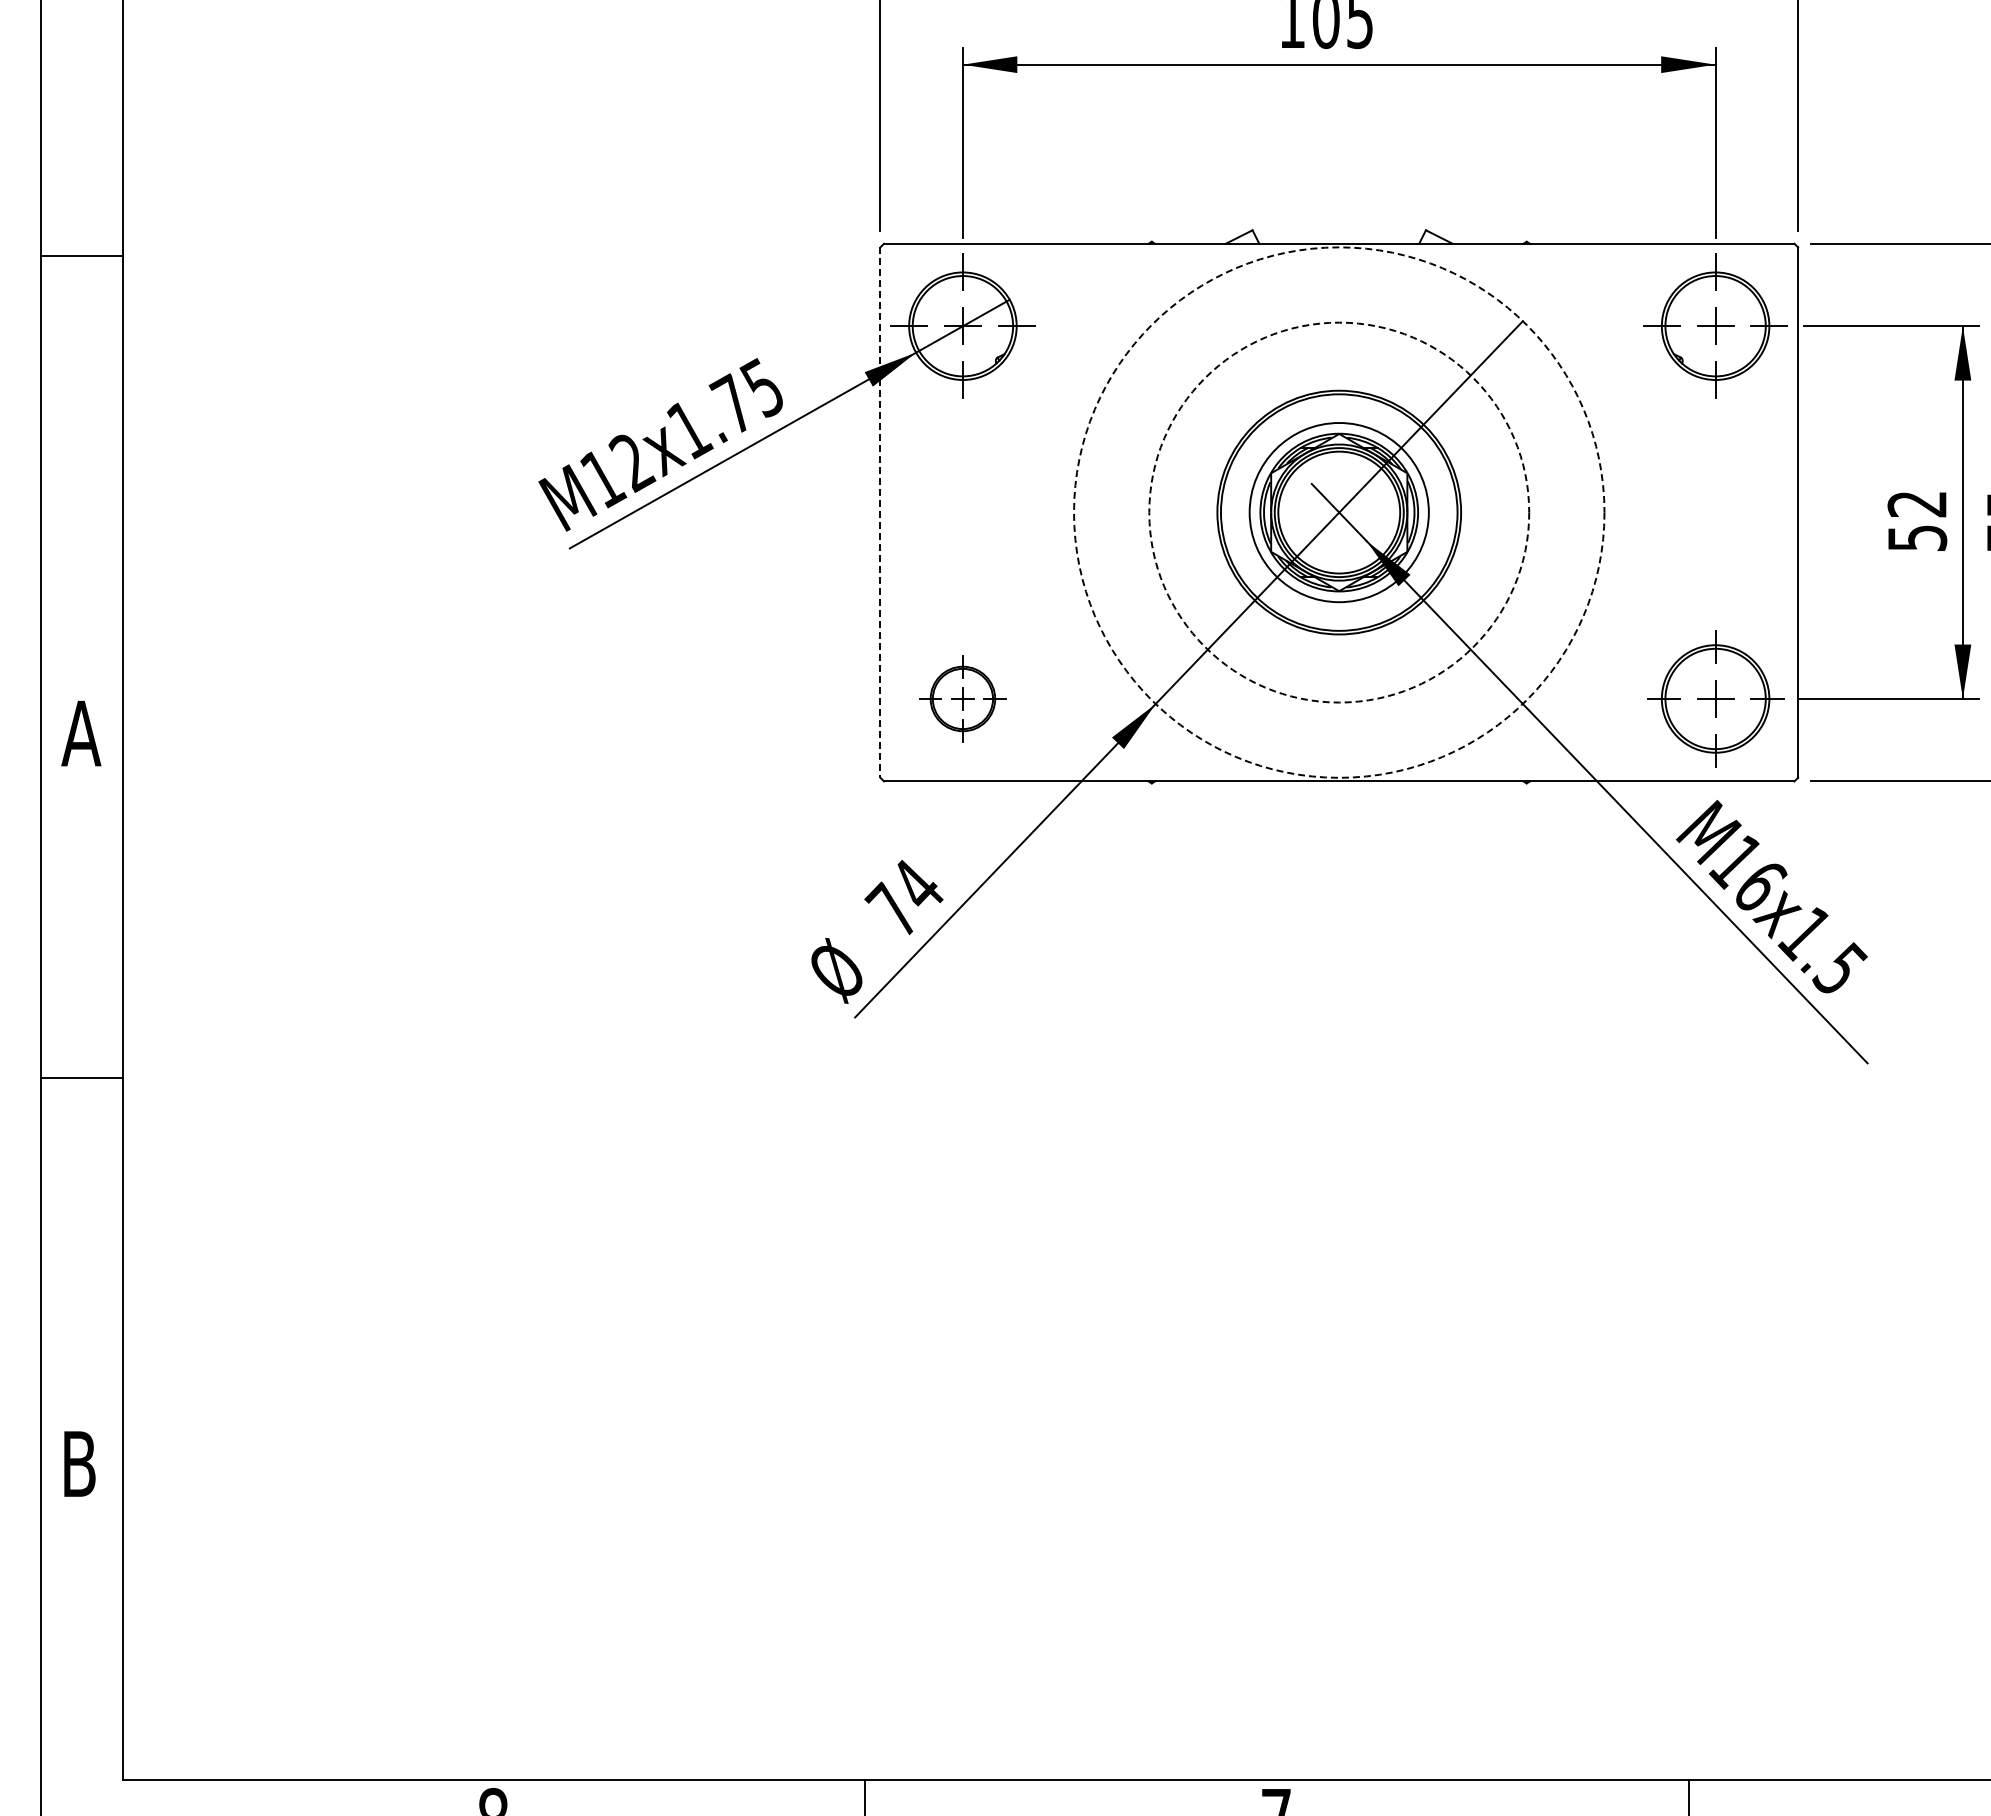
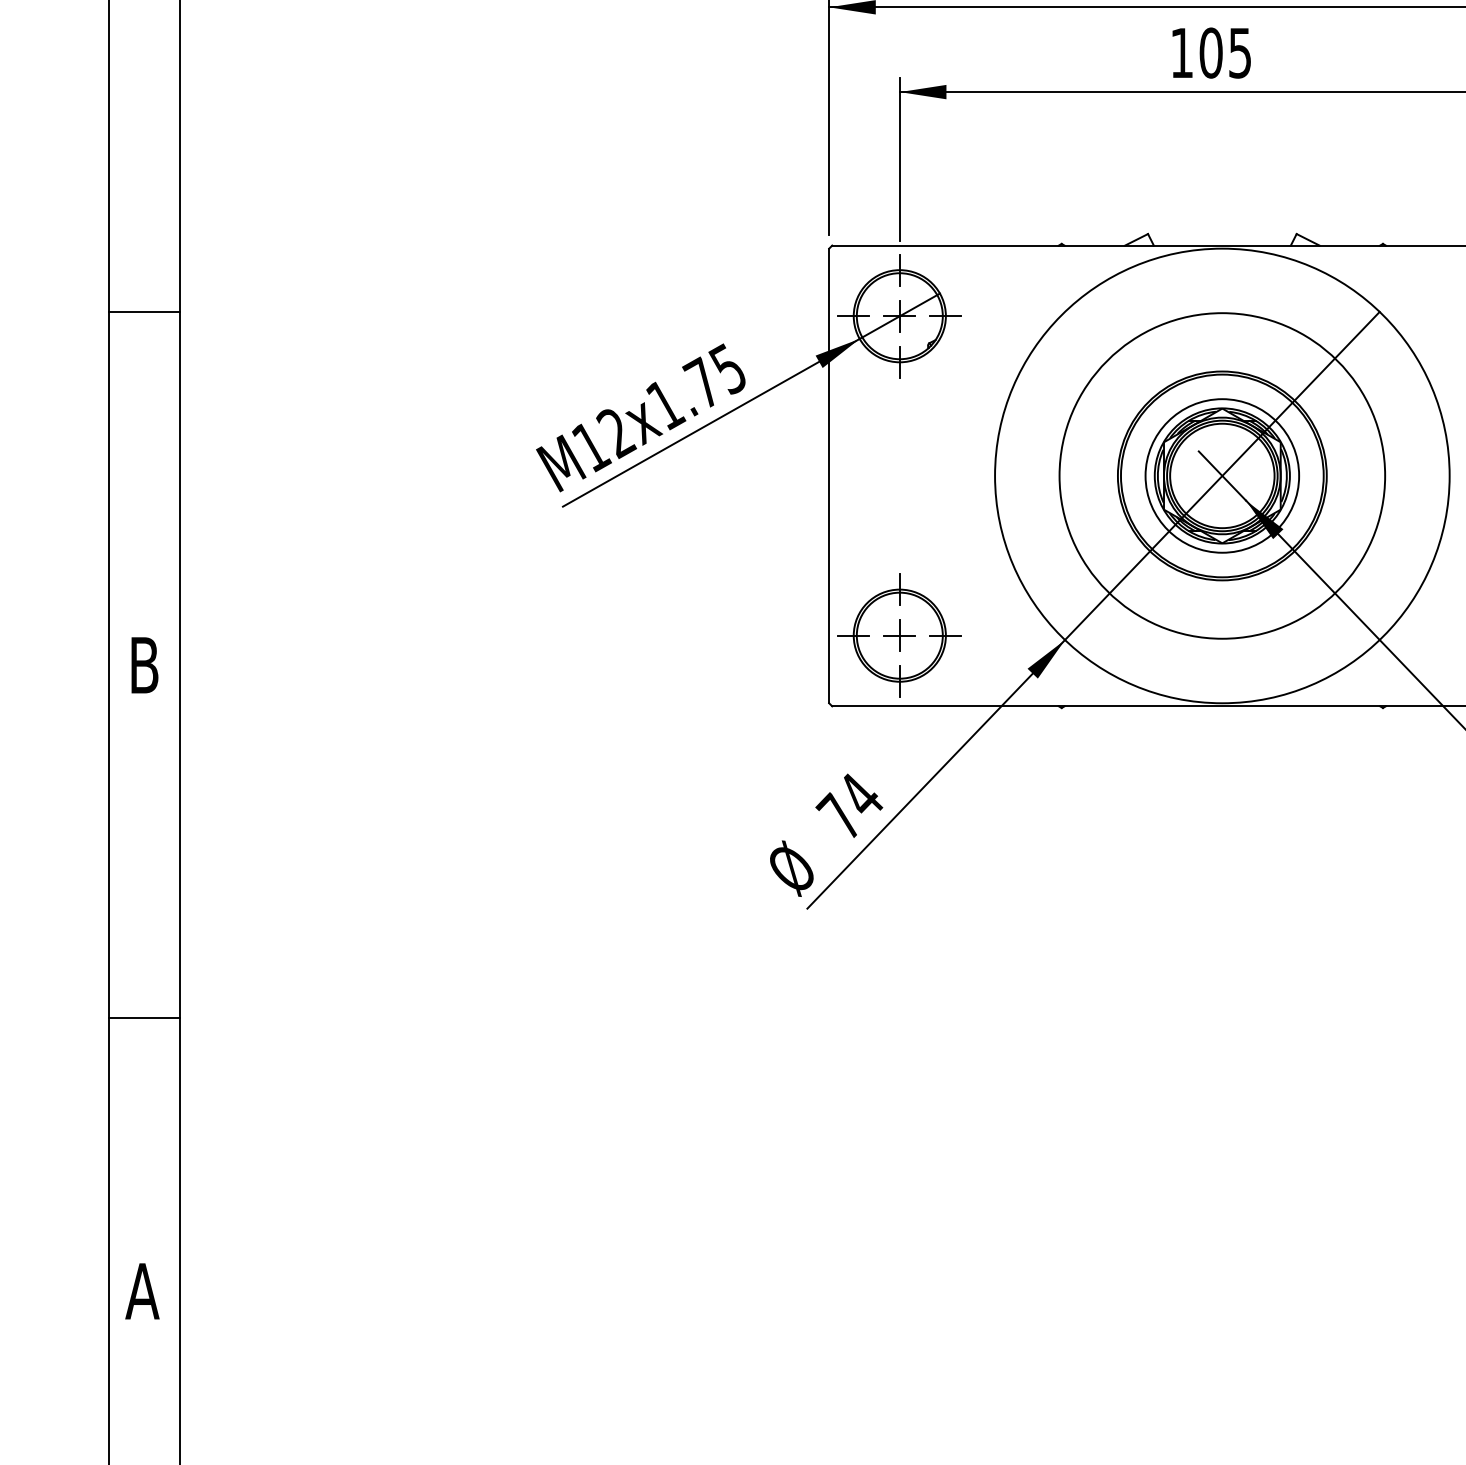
line: (81, 256) -> (144, 312), moved
circle: (1339, 512) -> (1222, 475), dashed -> solid
circle: (1339, 512) -> (1222, 475), dashed -> solid
line: (880, 513) -> (829, 476), dashed -> solid
part: (962, 698) -> (899, 635), size x1.67
text: (81, 733) -> (144, 665), A -> B
line: (81, 1077) -> (144, 1018), moved
text: (79, 1463) -> (142, 1290), B -> A

